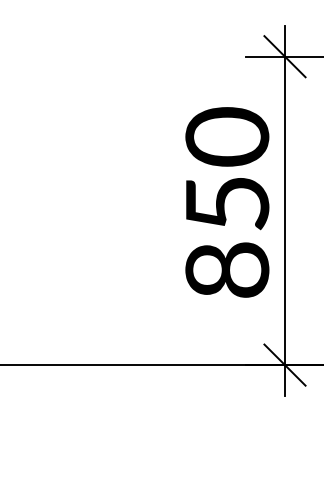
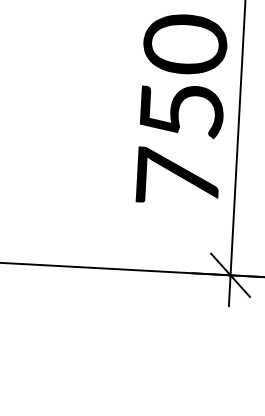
text: (227, 269) -> (178, 176), 850 -> 750

